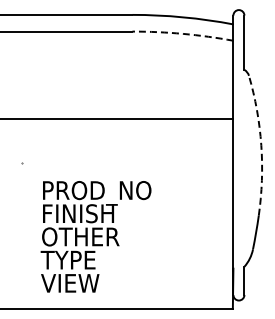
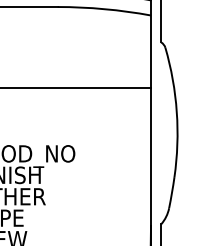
arc: (183, 33) -> (104, 8), dashed -> solid
arc: (261, 145) -> (176, 112), dashed -> solid

